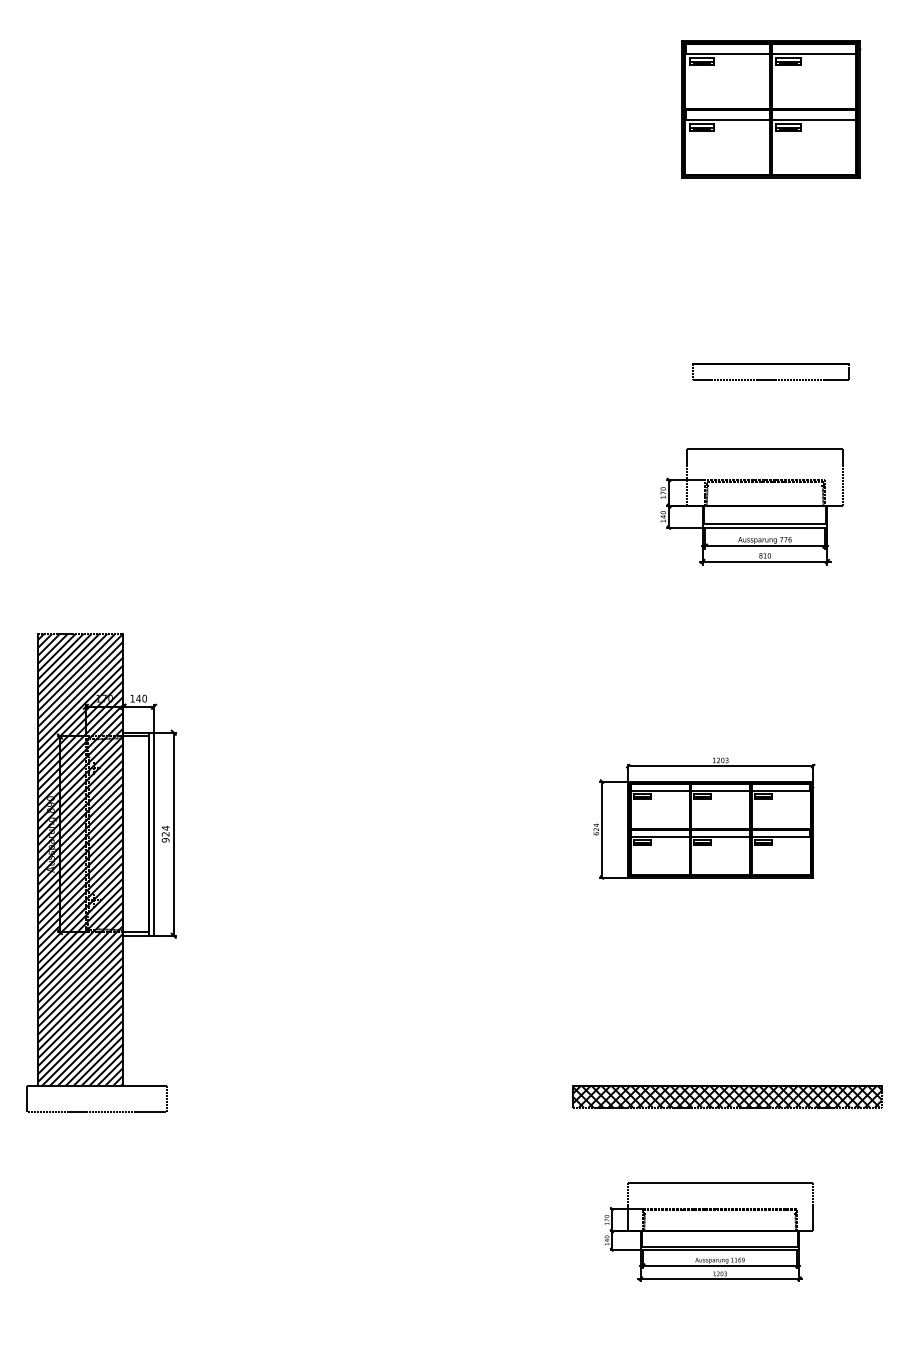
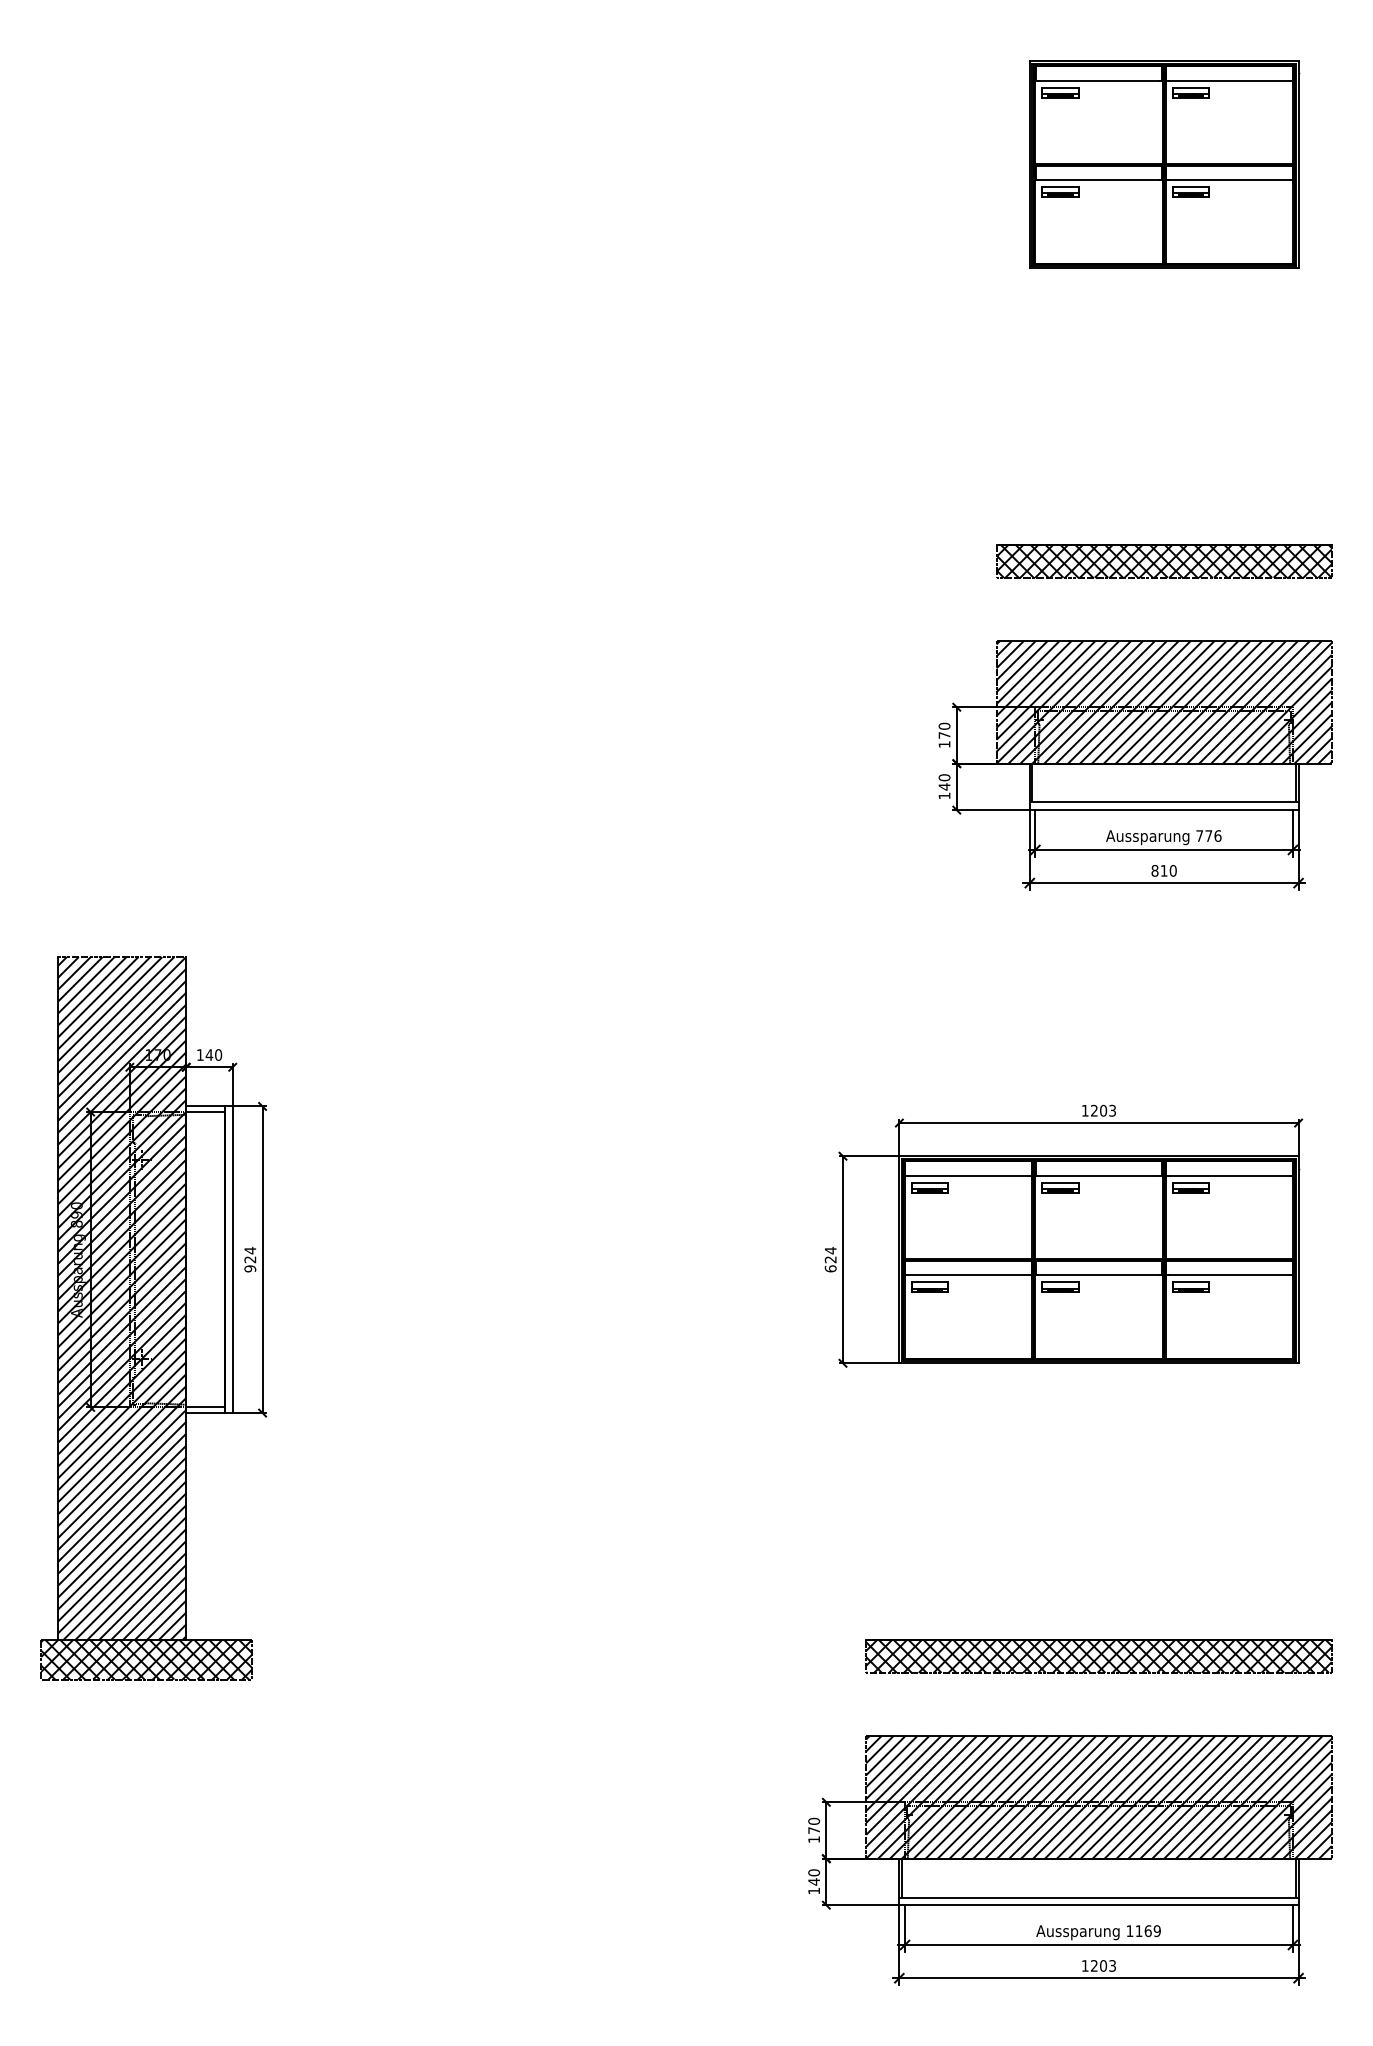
part: (770, 371) -> (1163, 560), size x1.43
part: (751, 506) -> (1135, 764), size x1.43
part: (704, 818) -> (1064, 1235), size x1.43
hatch: (96, 1098) -> (145, 1658), added
part: (708, 1231) -> (1070, 1859), size x1.67

